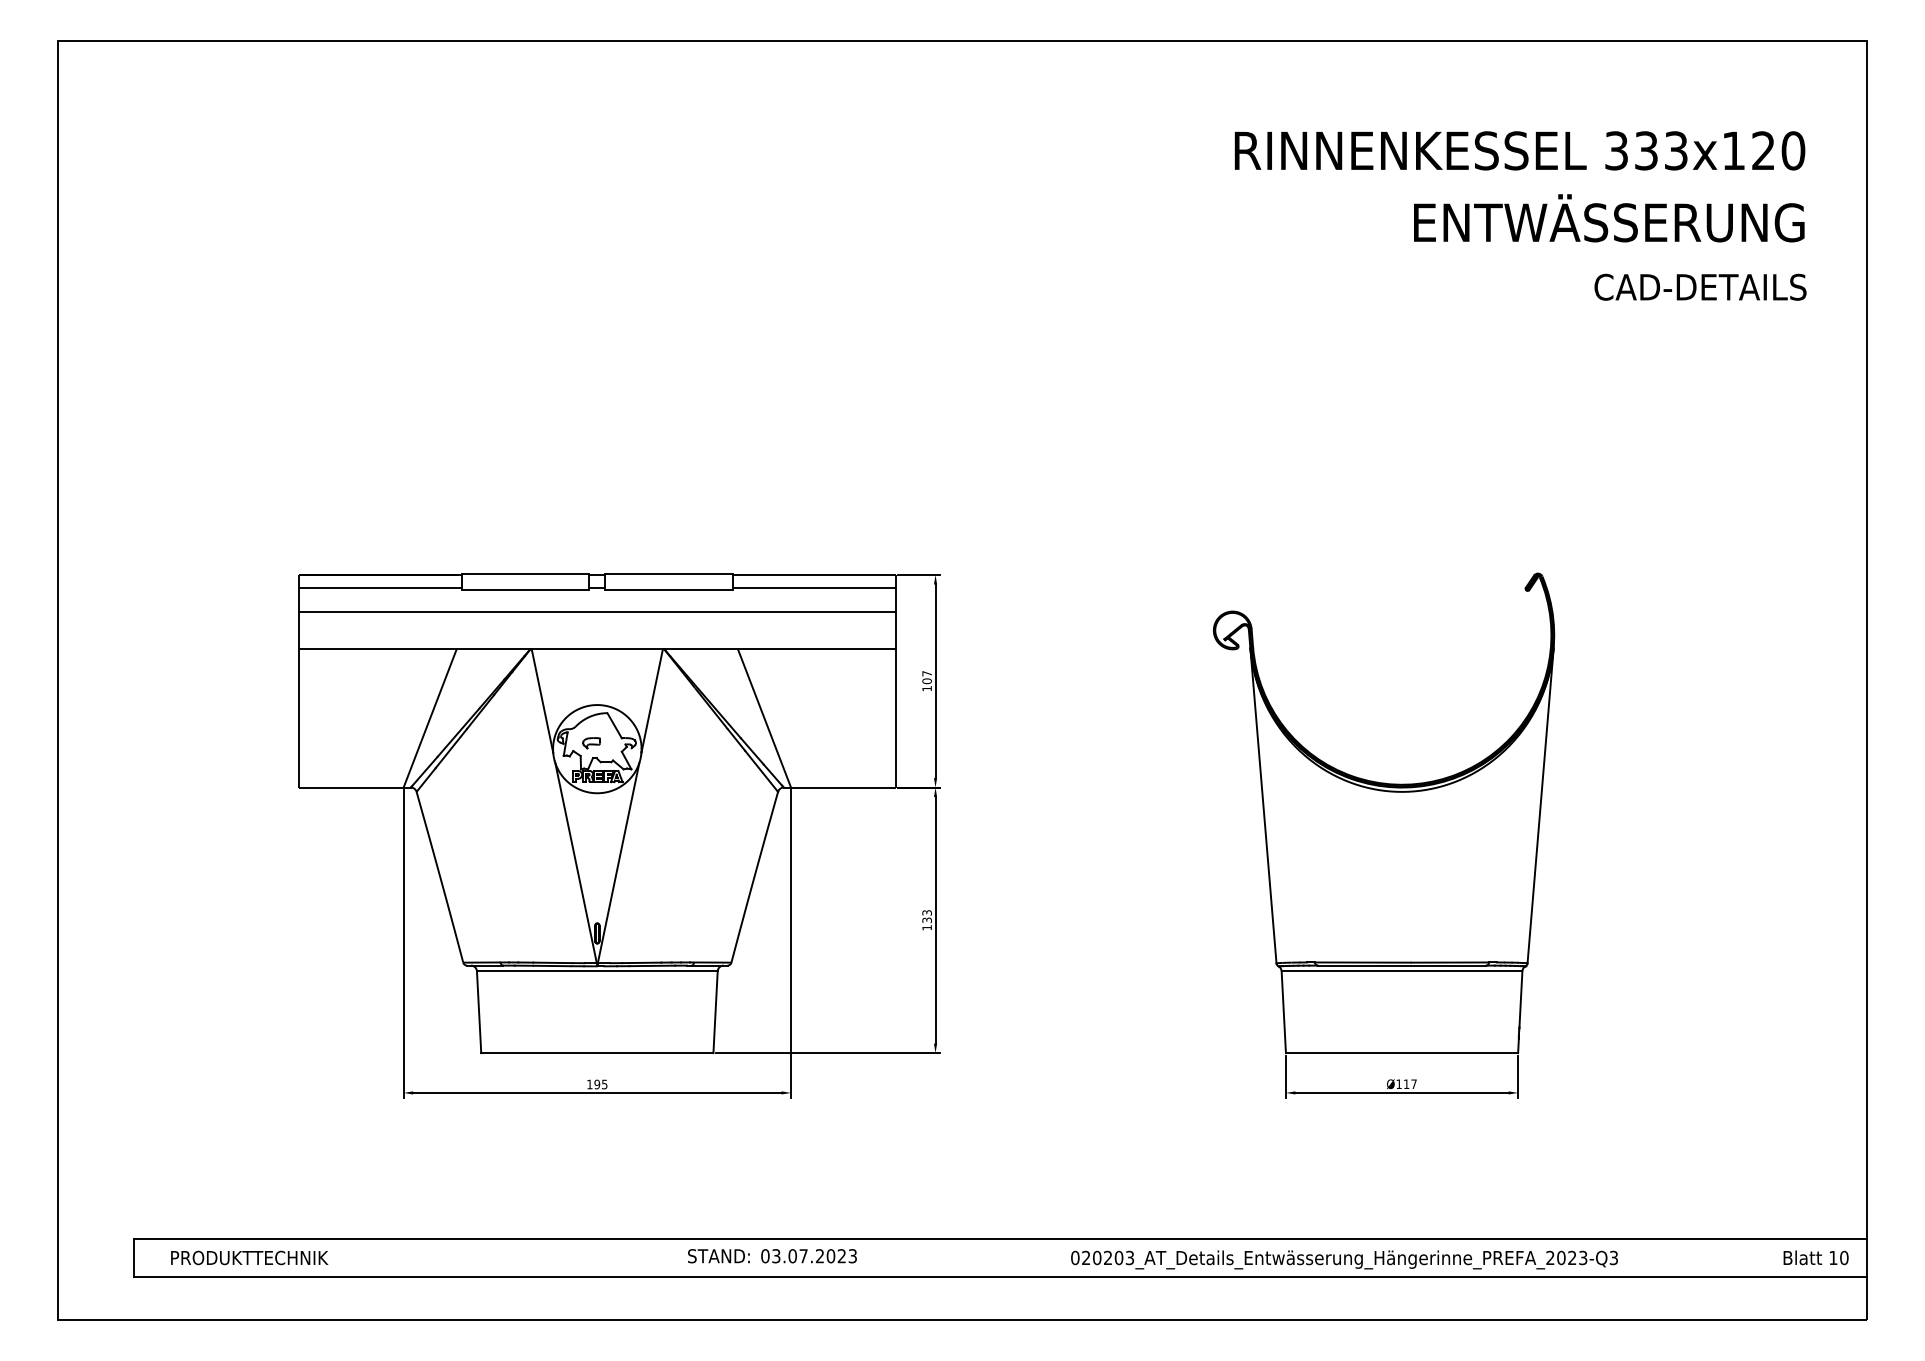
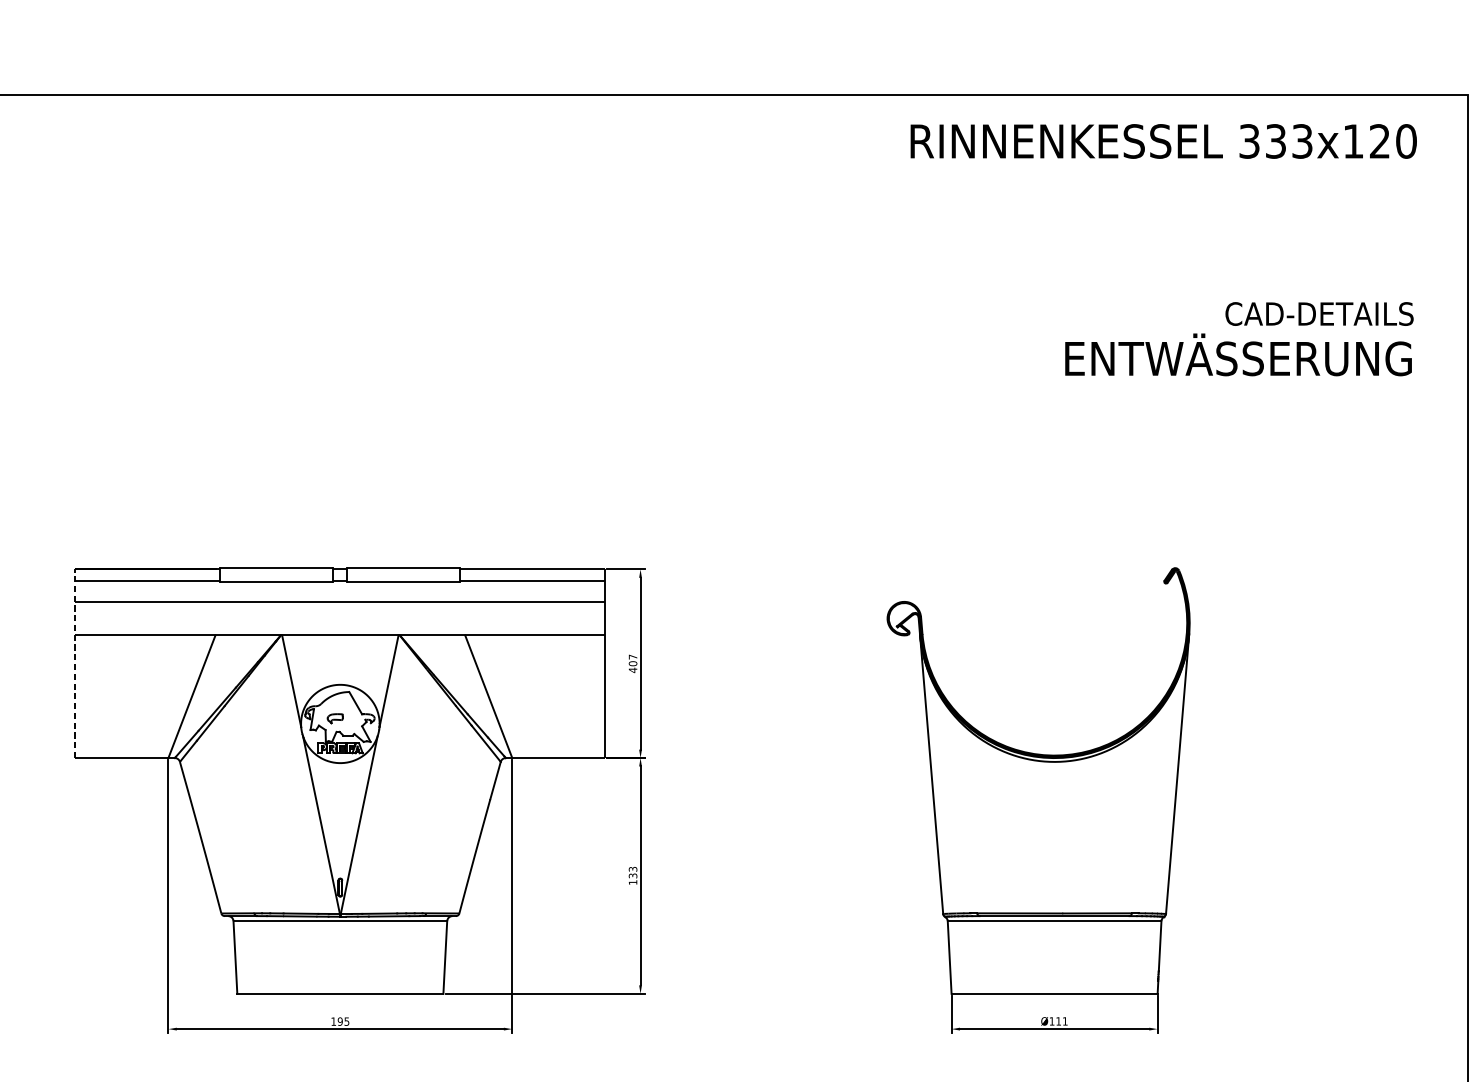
text: (1519, 150) -> (1163, 141), moved
text: (1609, 218) -> (1238, 355), moved
line: (298, 680) -> (75, 663), solid -> dashed
text: (926, 688) -> (632, 670), 107 -> 407
text: (1413, 1083) -> (1064, 1020), Ø117 -> Ø111

